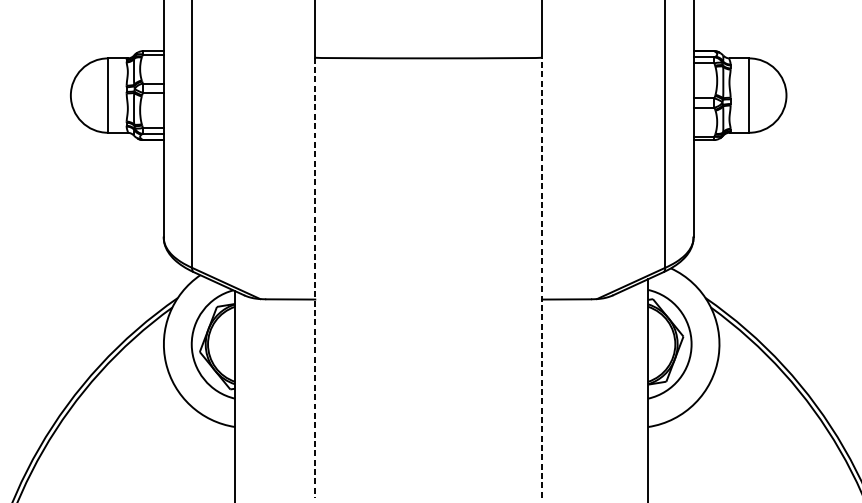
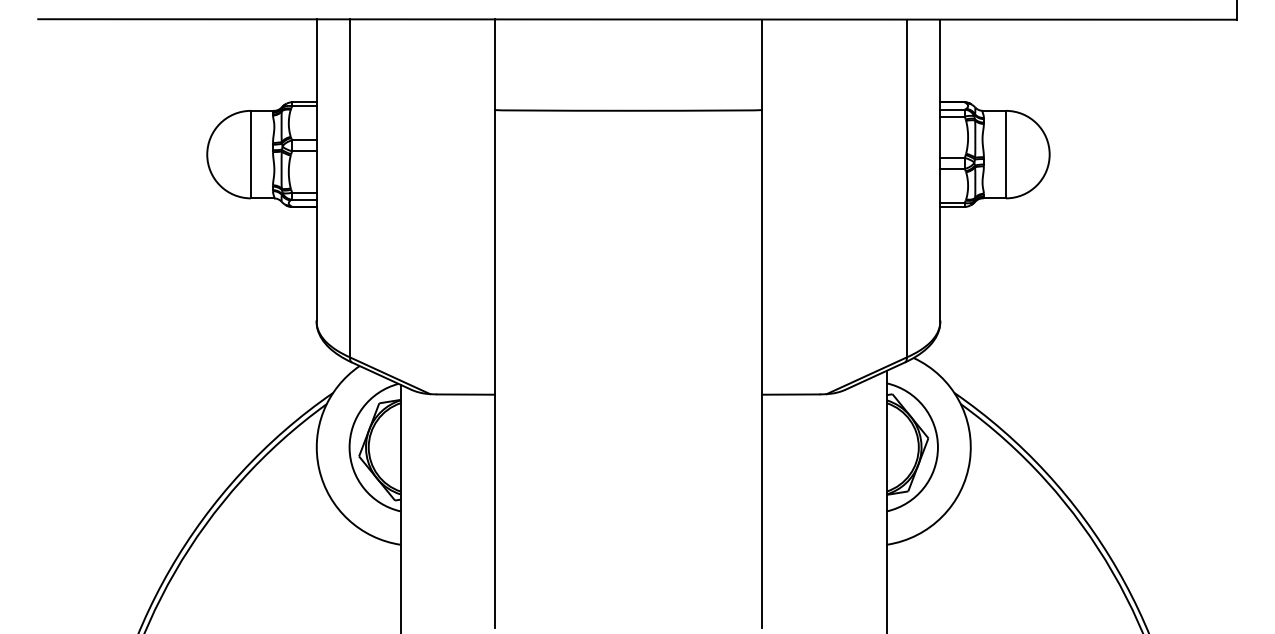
line: (314, 278) -> (494, 369), dashed -> solid
line: (541, 278) -> (761, 369), dashed -> solid

